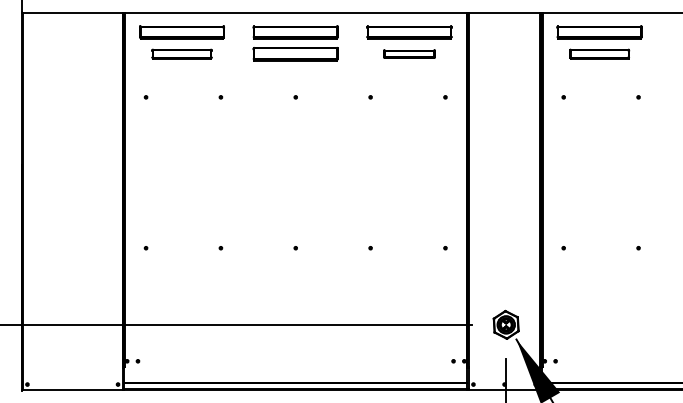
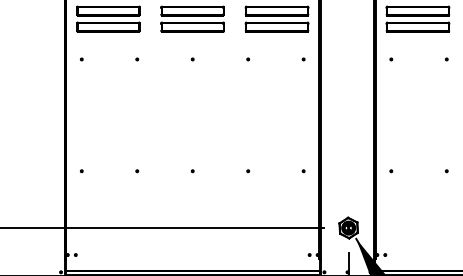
part: (181, 54) -> (108, 27), size x1.43
part: (409, 54) -> (277, 27), size x1.67
part: (599, 54) -> (417, 27), size x1.43

